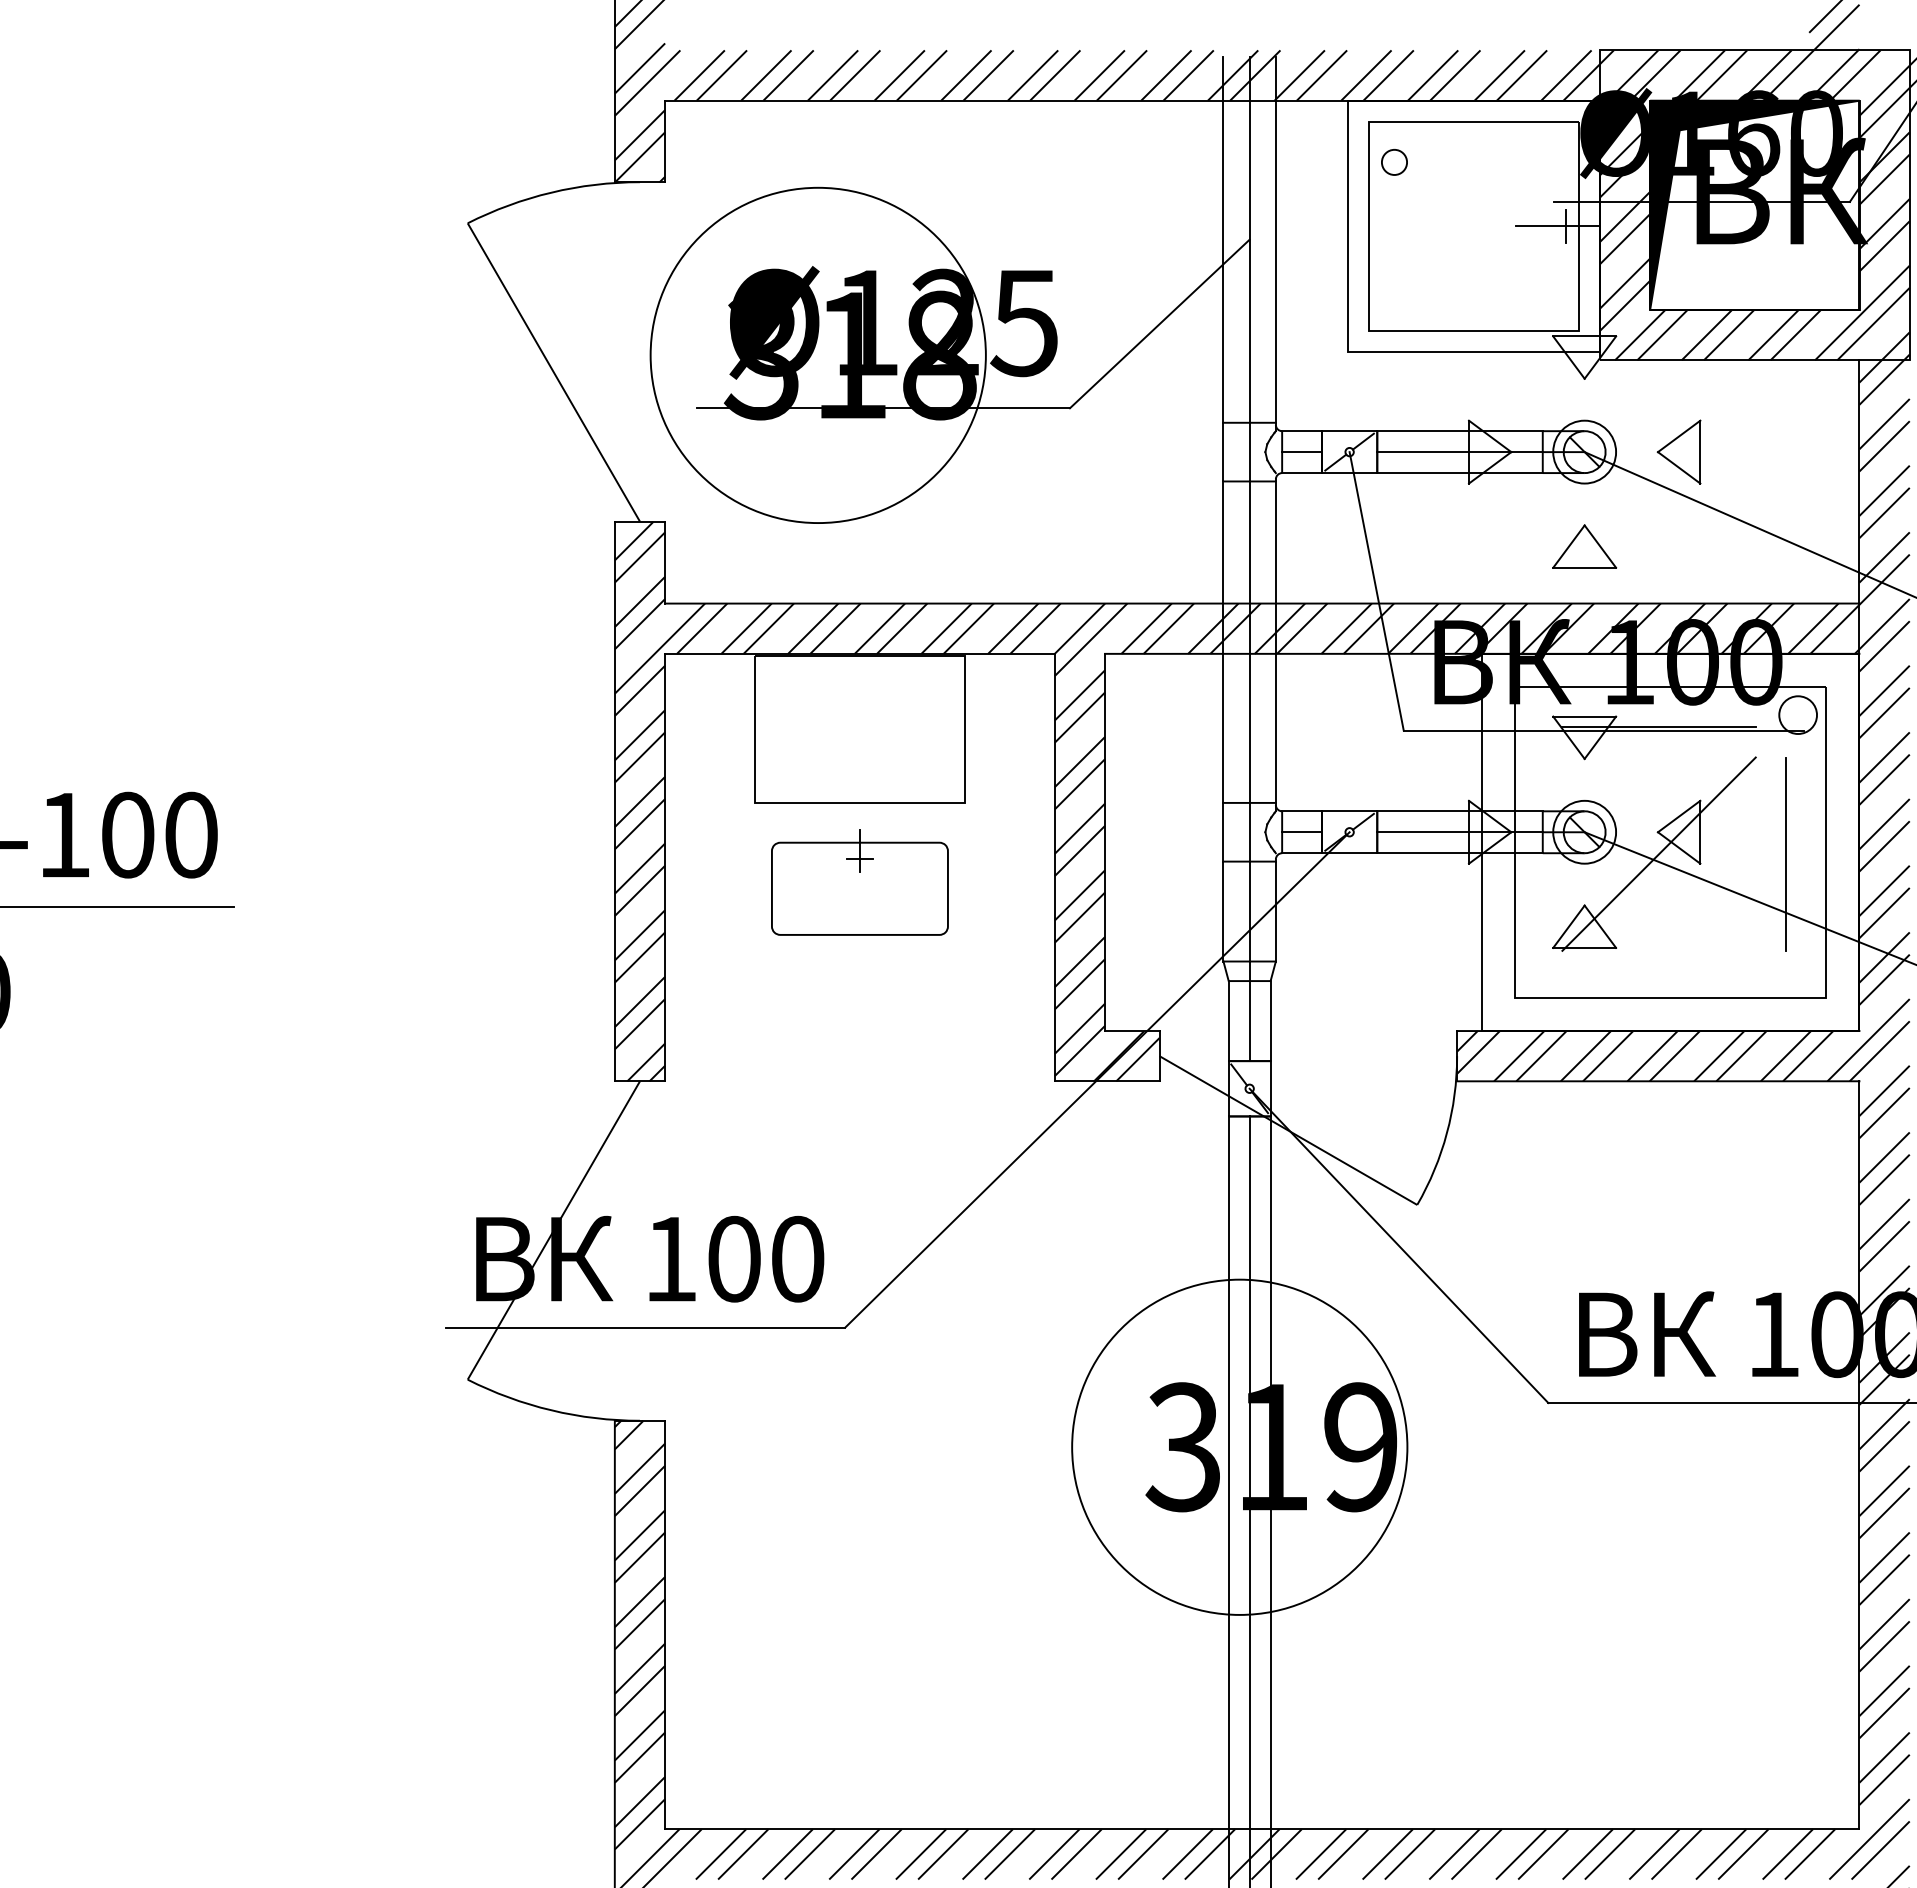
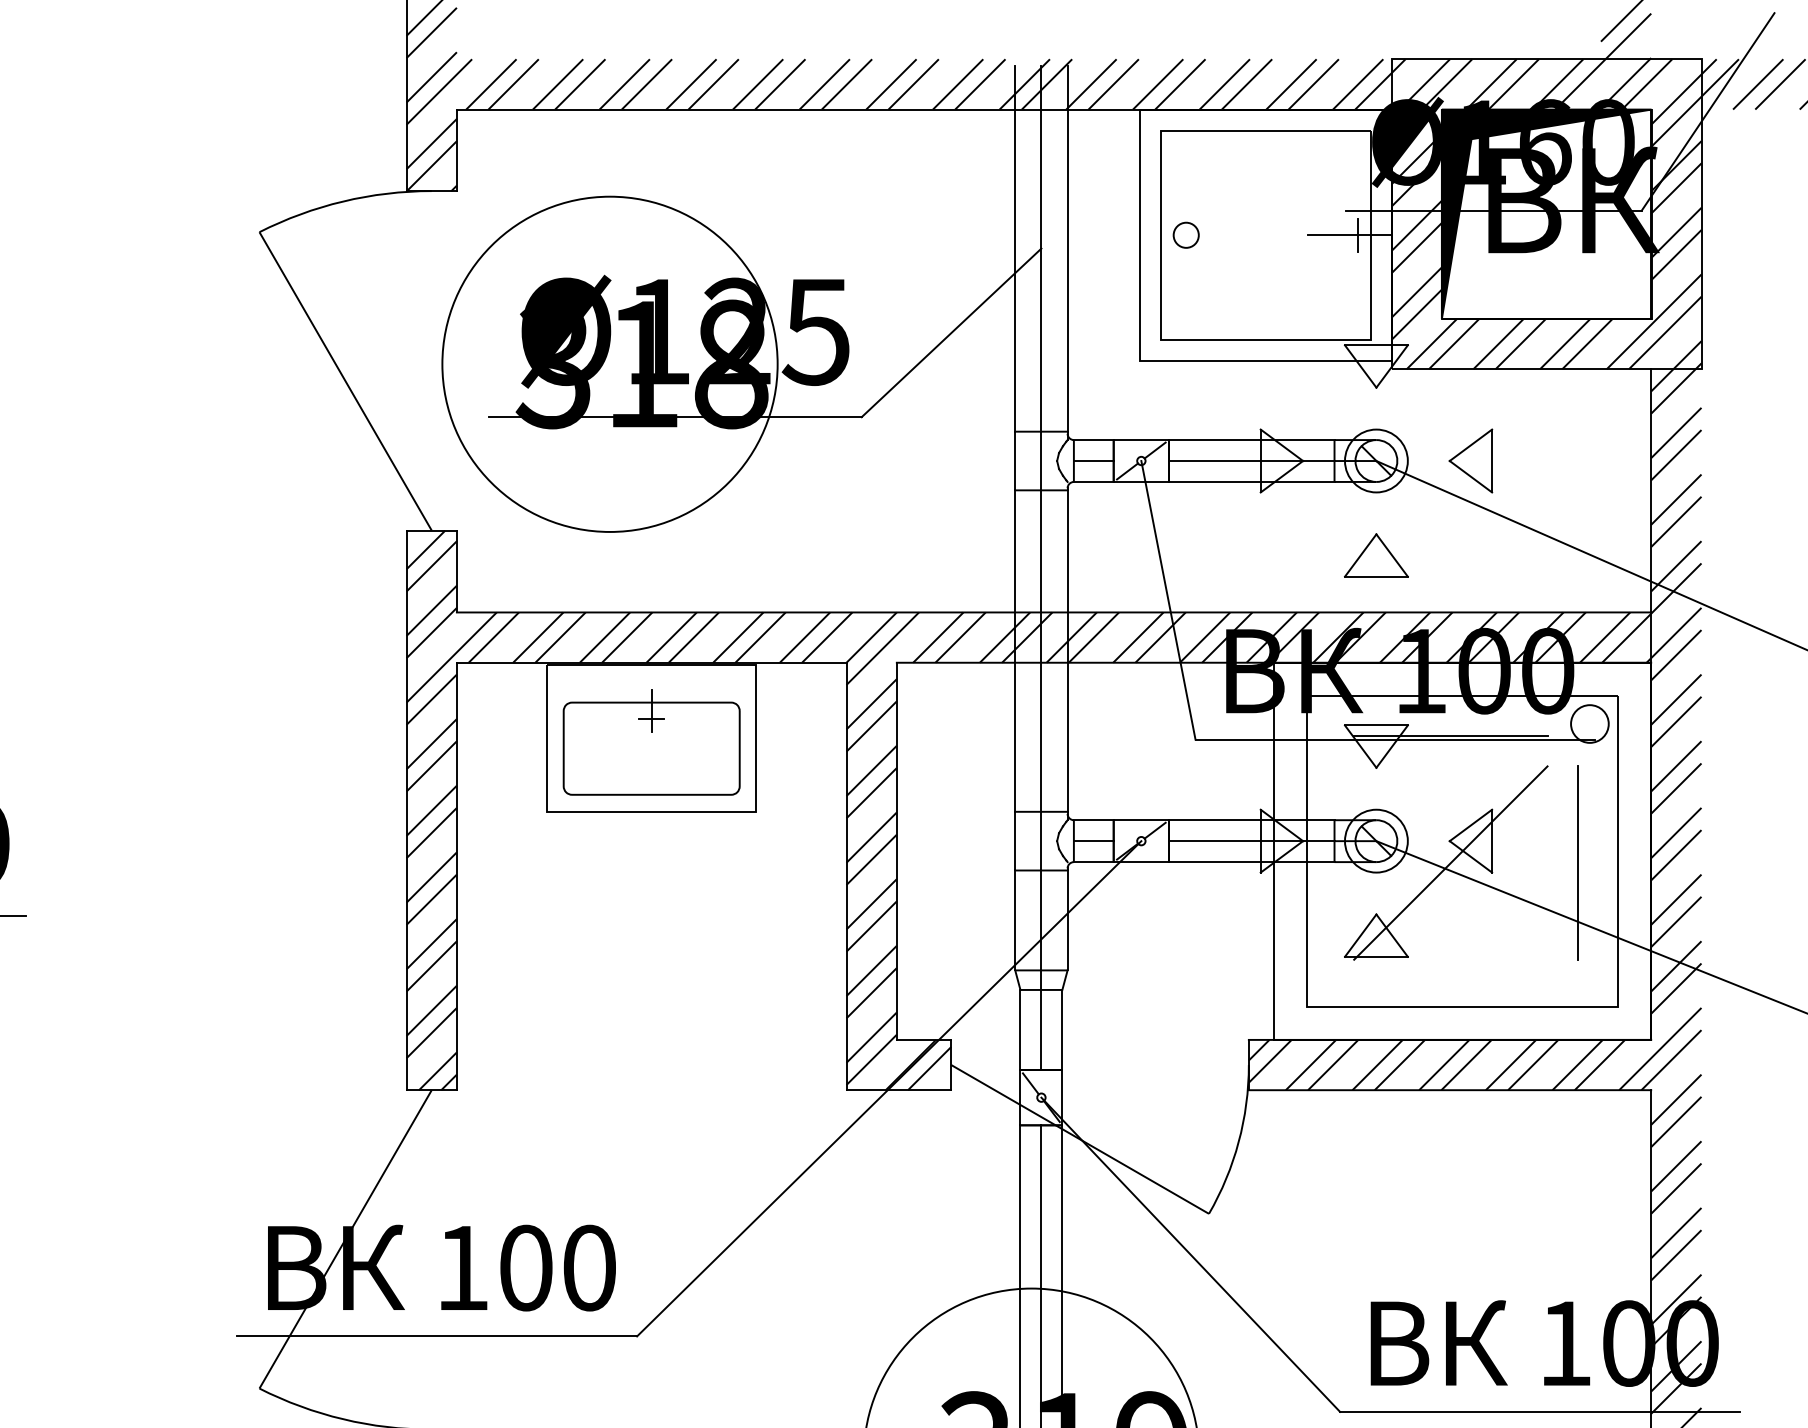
circle: (1394, 162) -> (1186, 235), moved
part: (859, 882) -> (651, 742), moved

